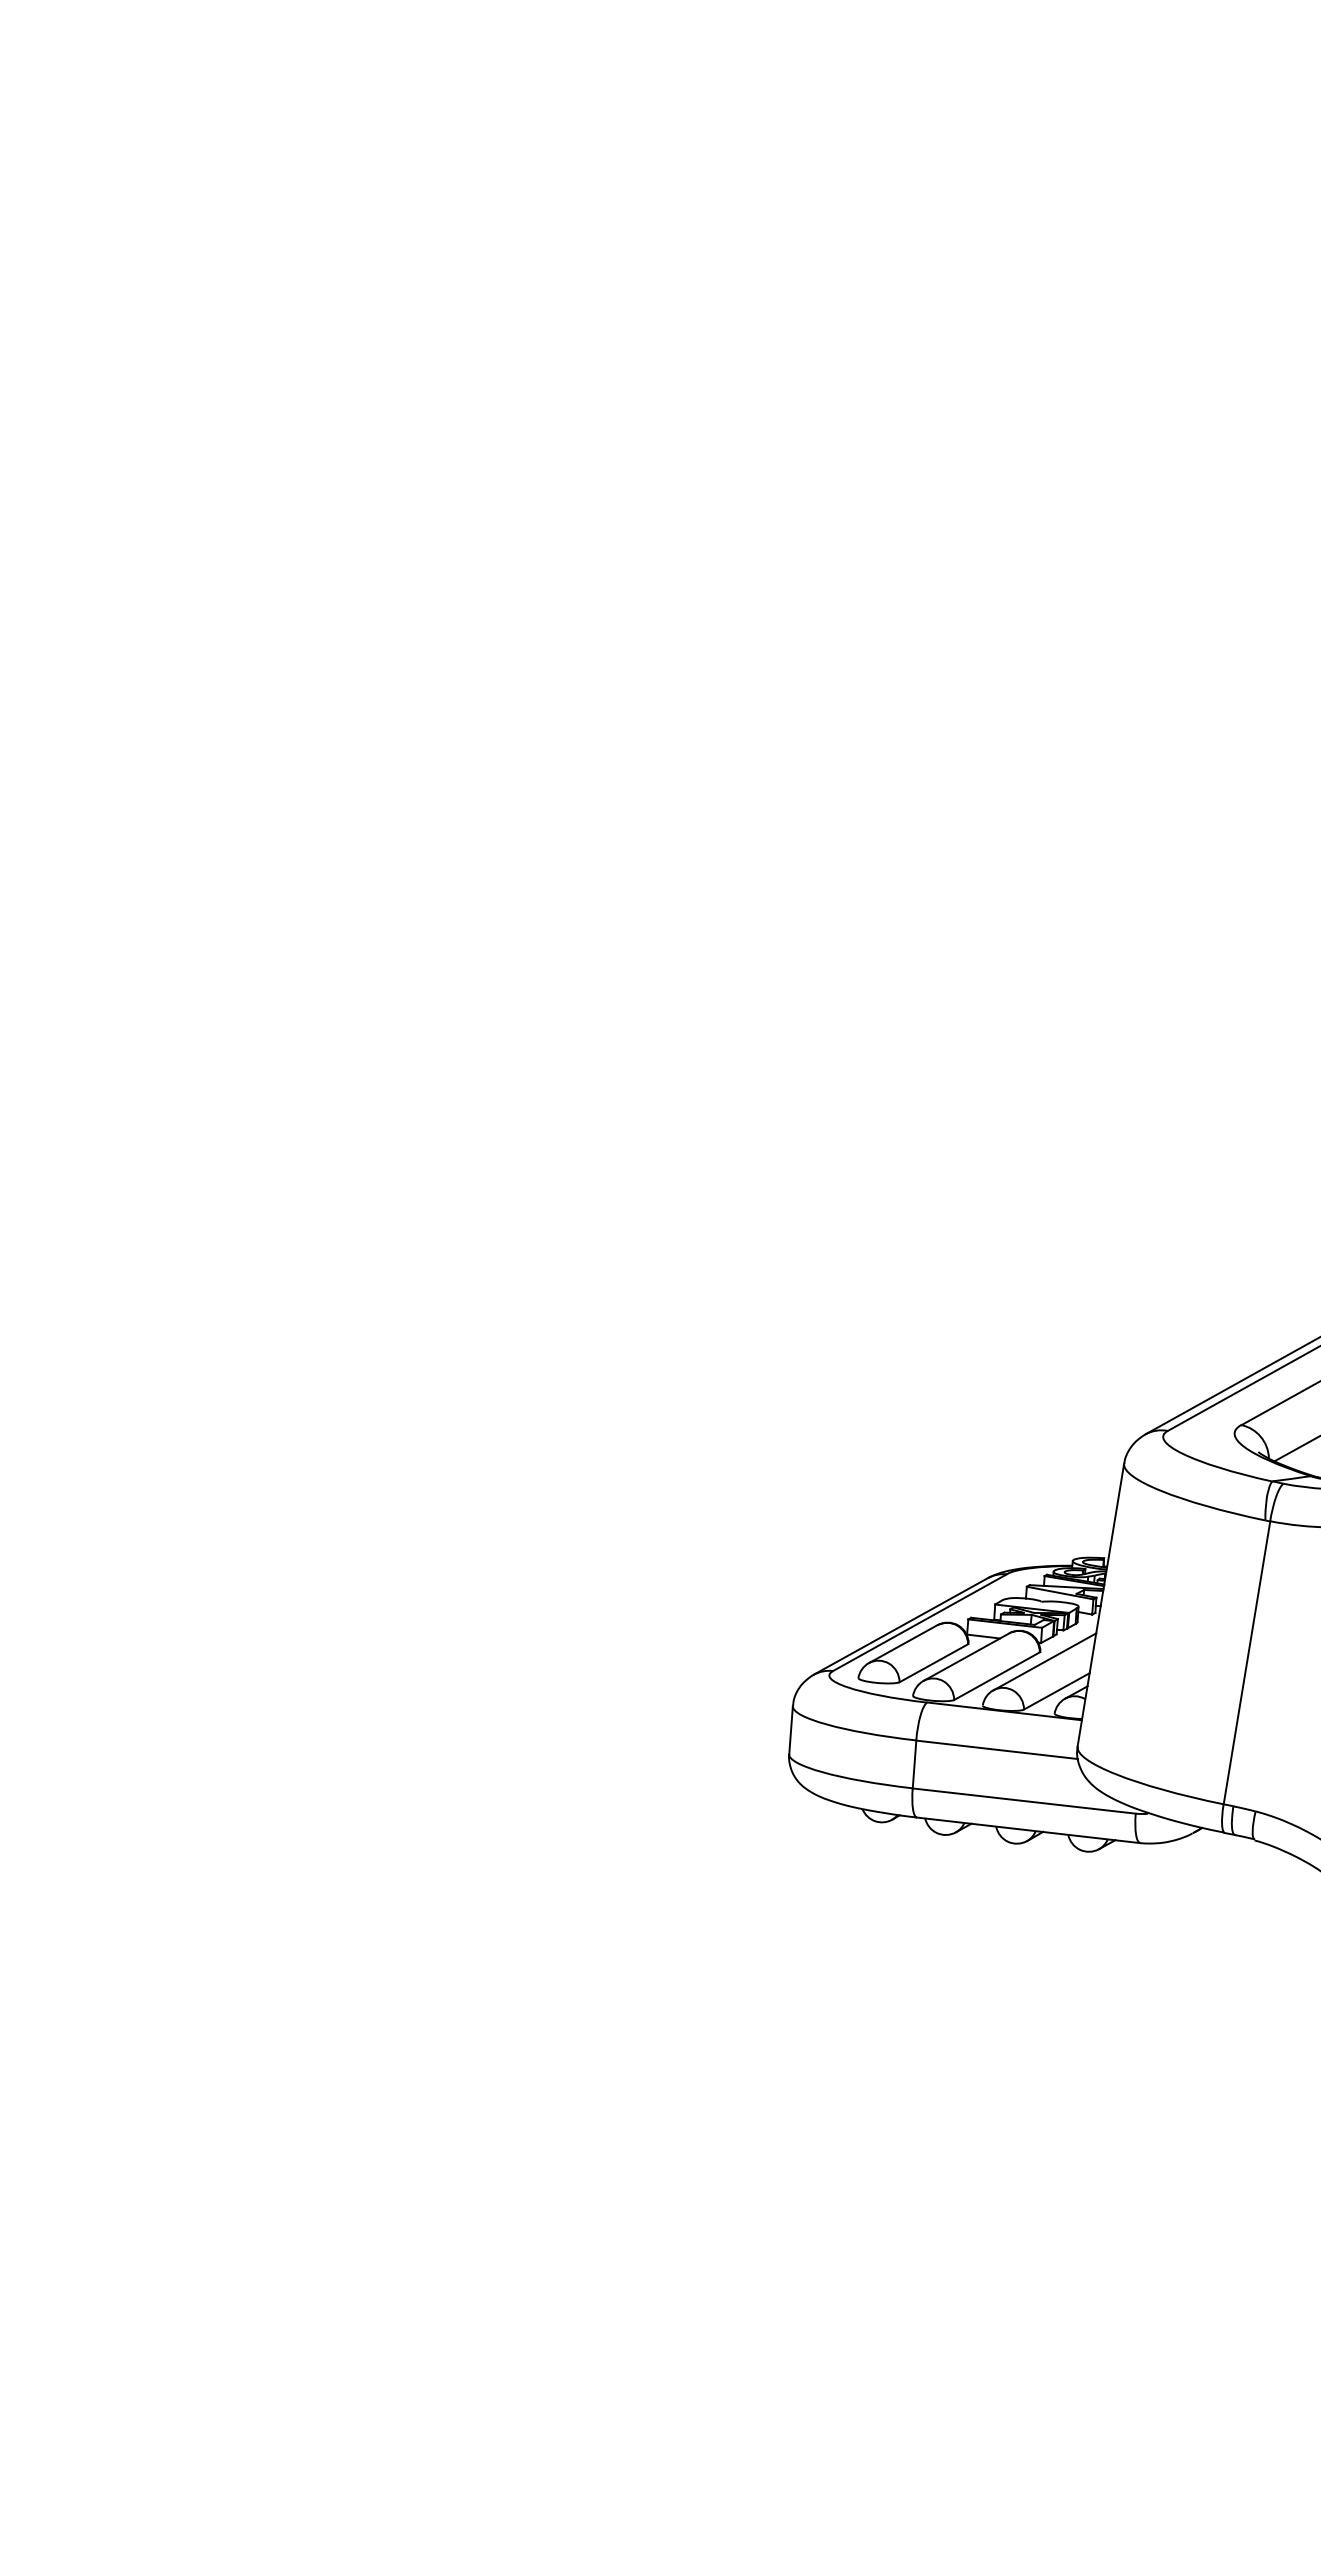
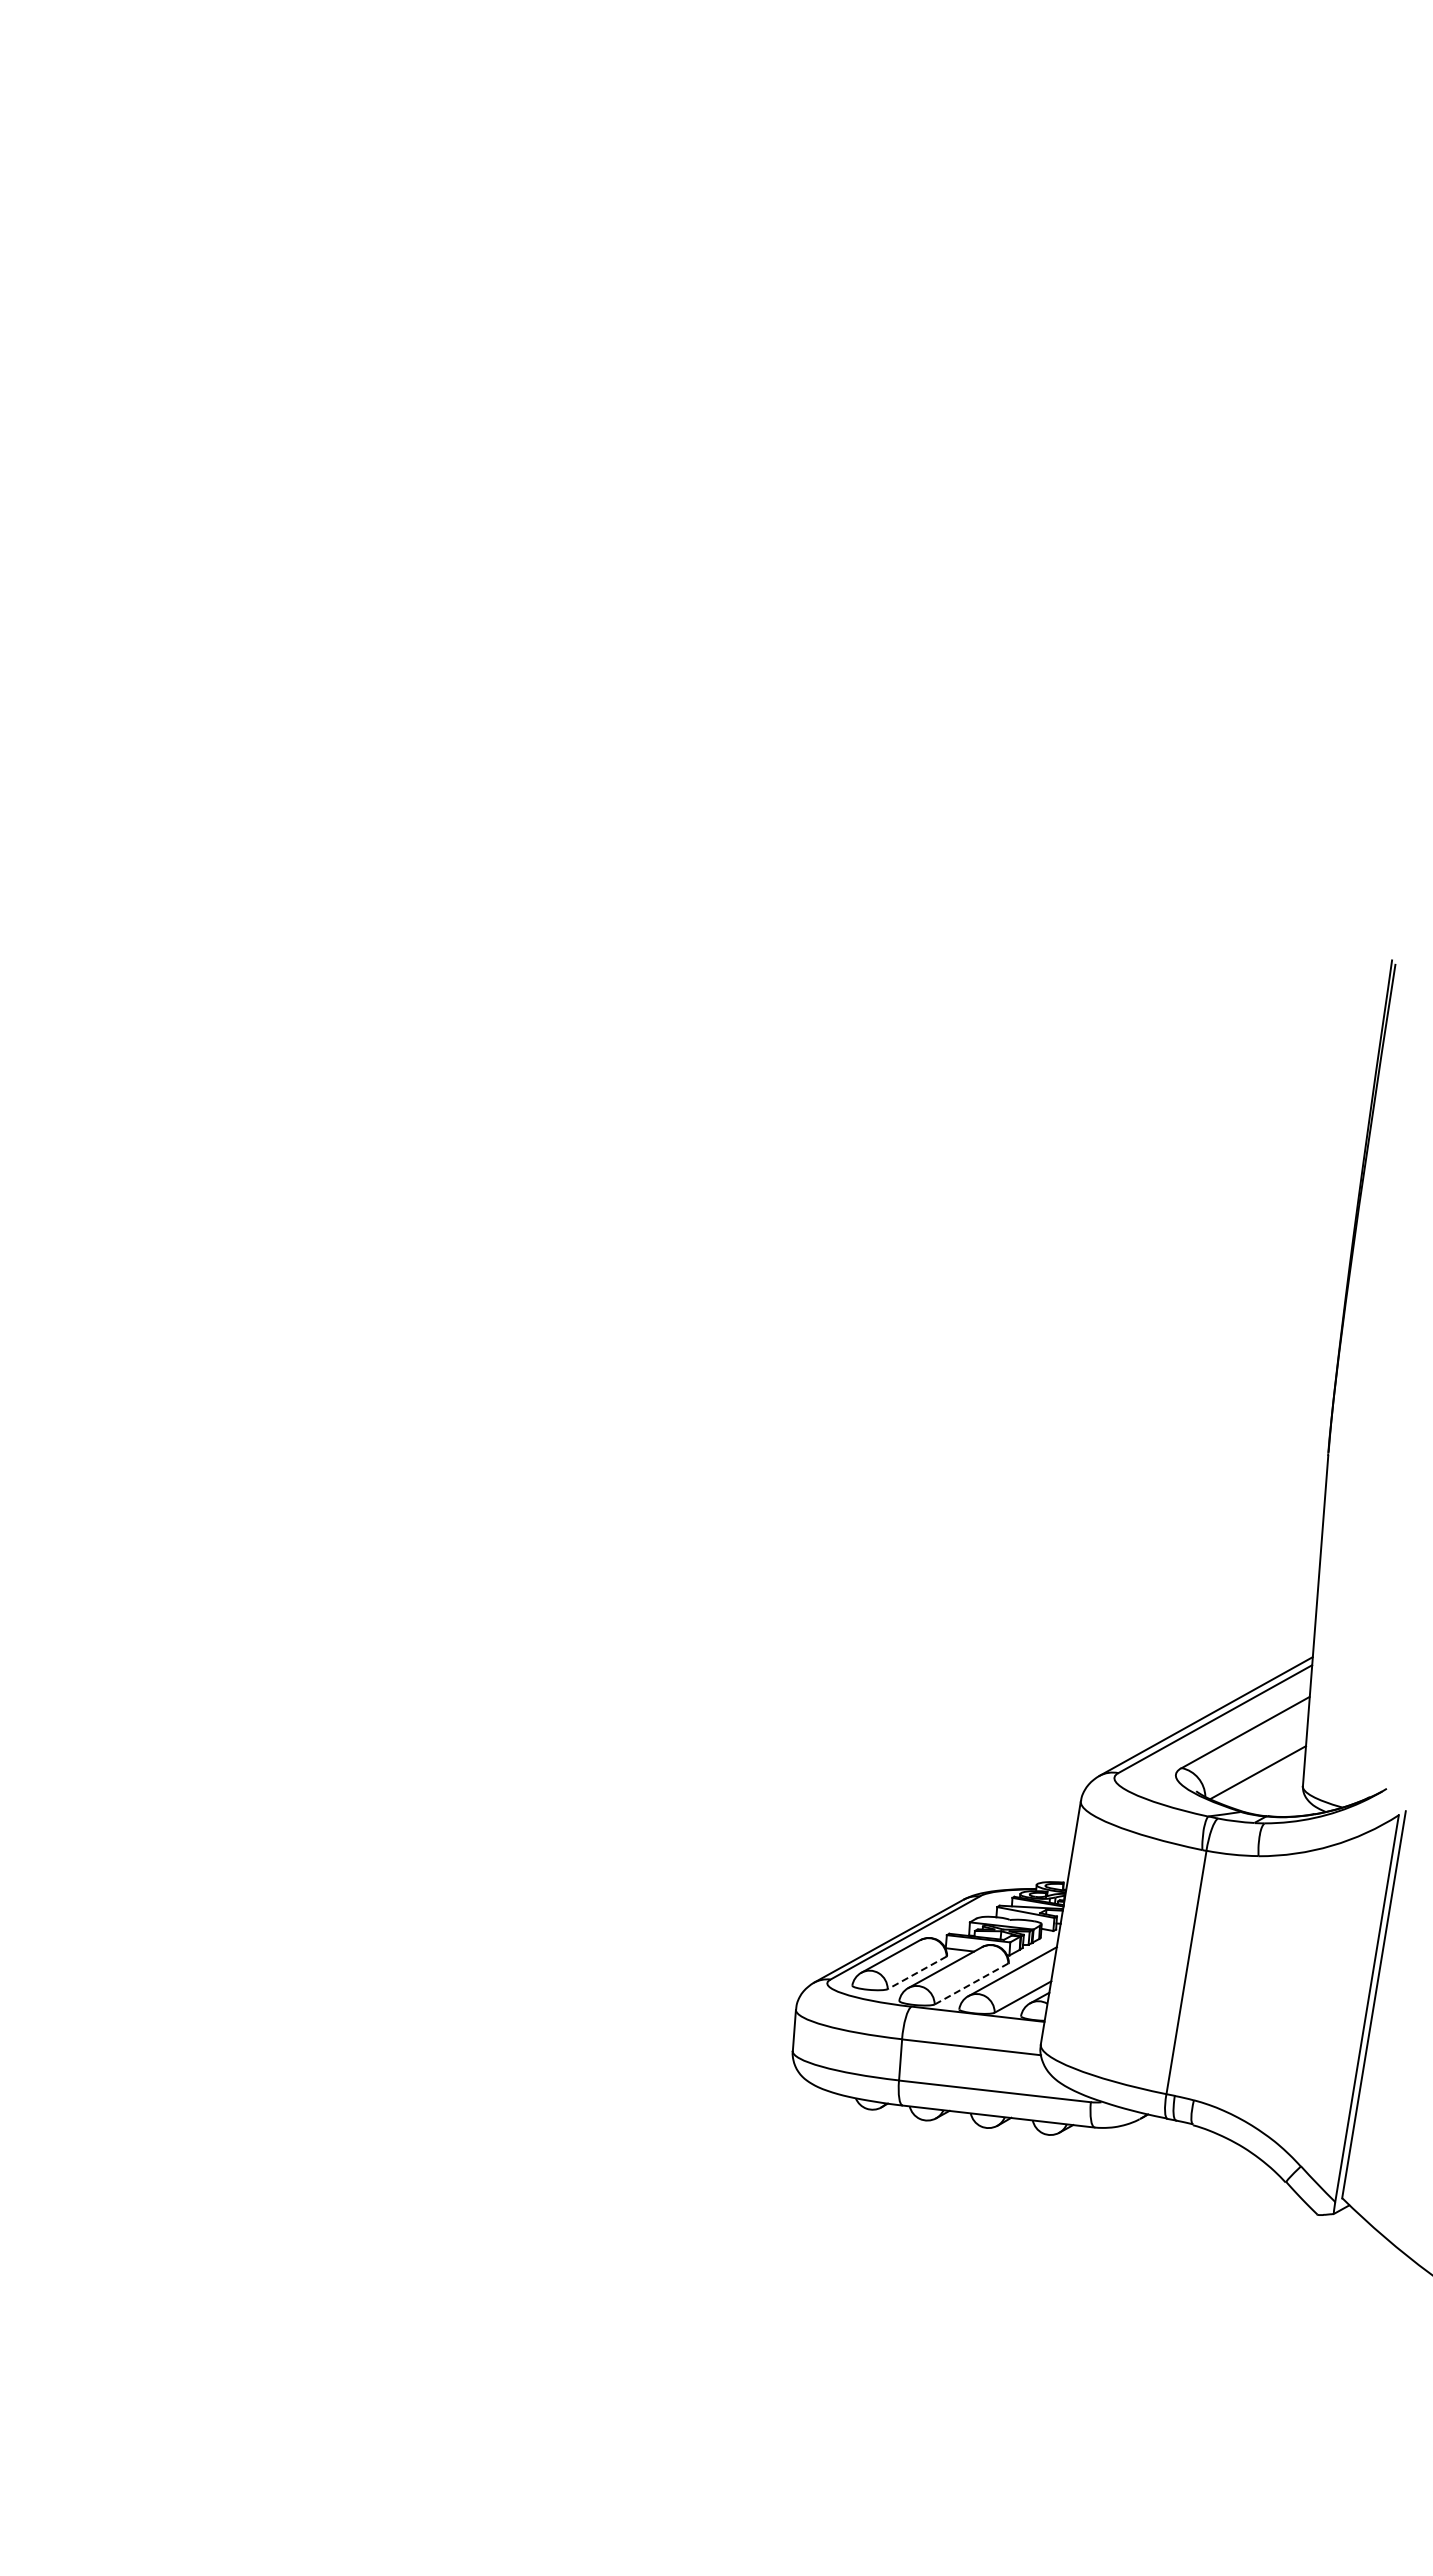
line: (934, 1662) -> (917, 1972), solid -> dashed
line: (996, 1675) -> (971, 1983), solid -> dashed

